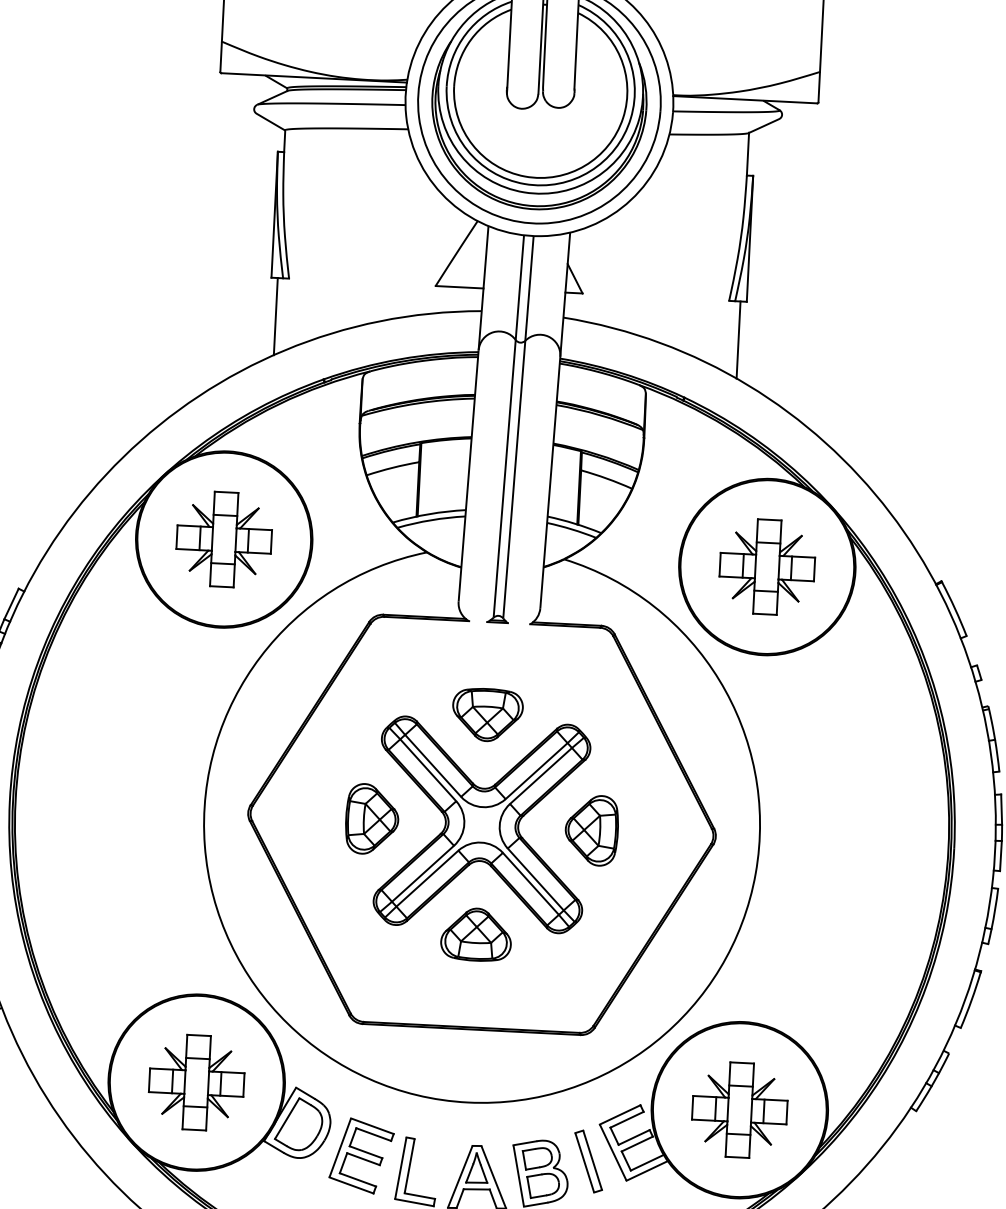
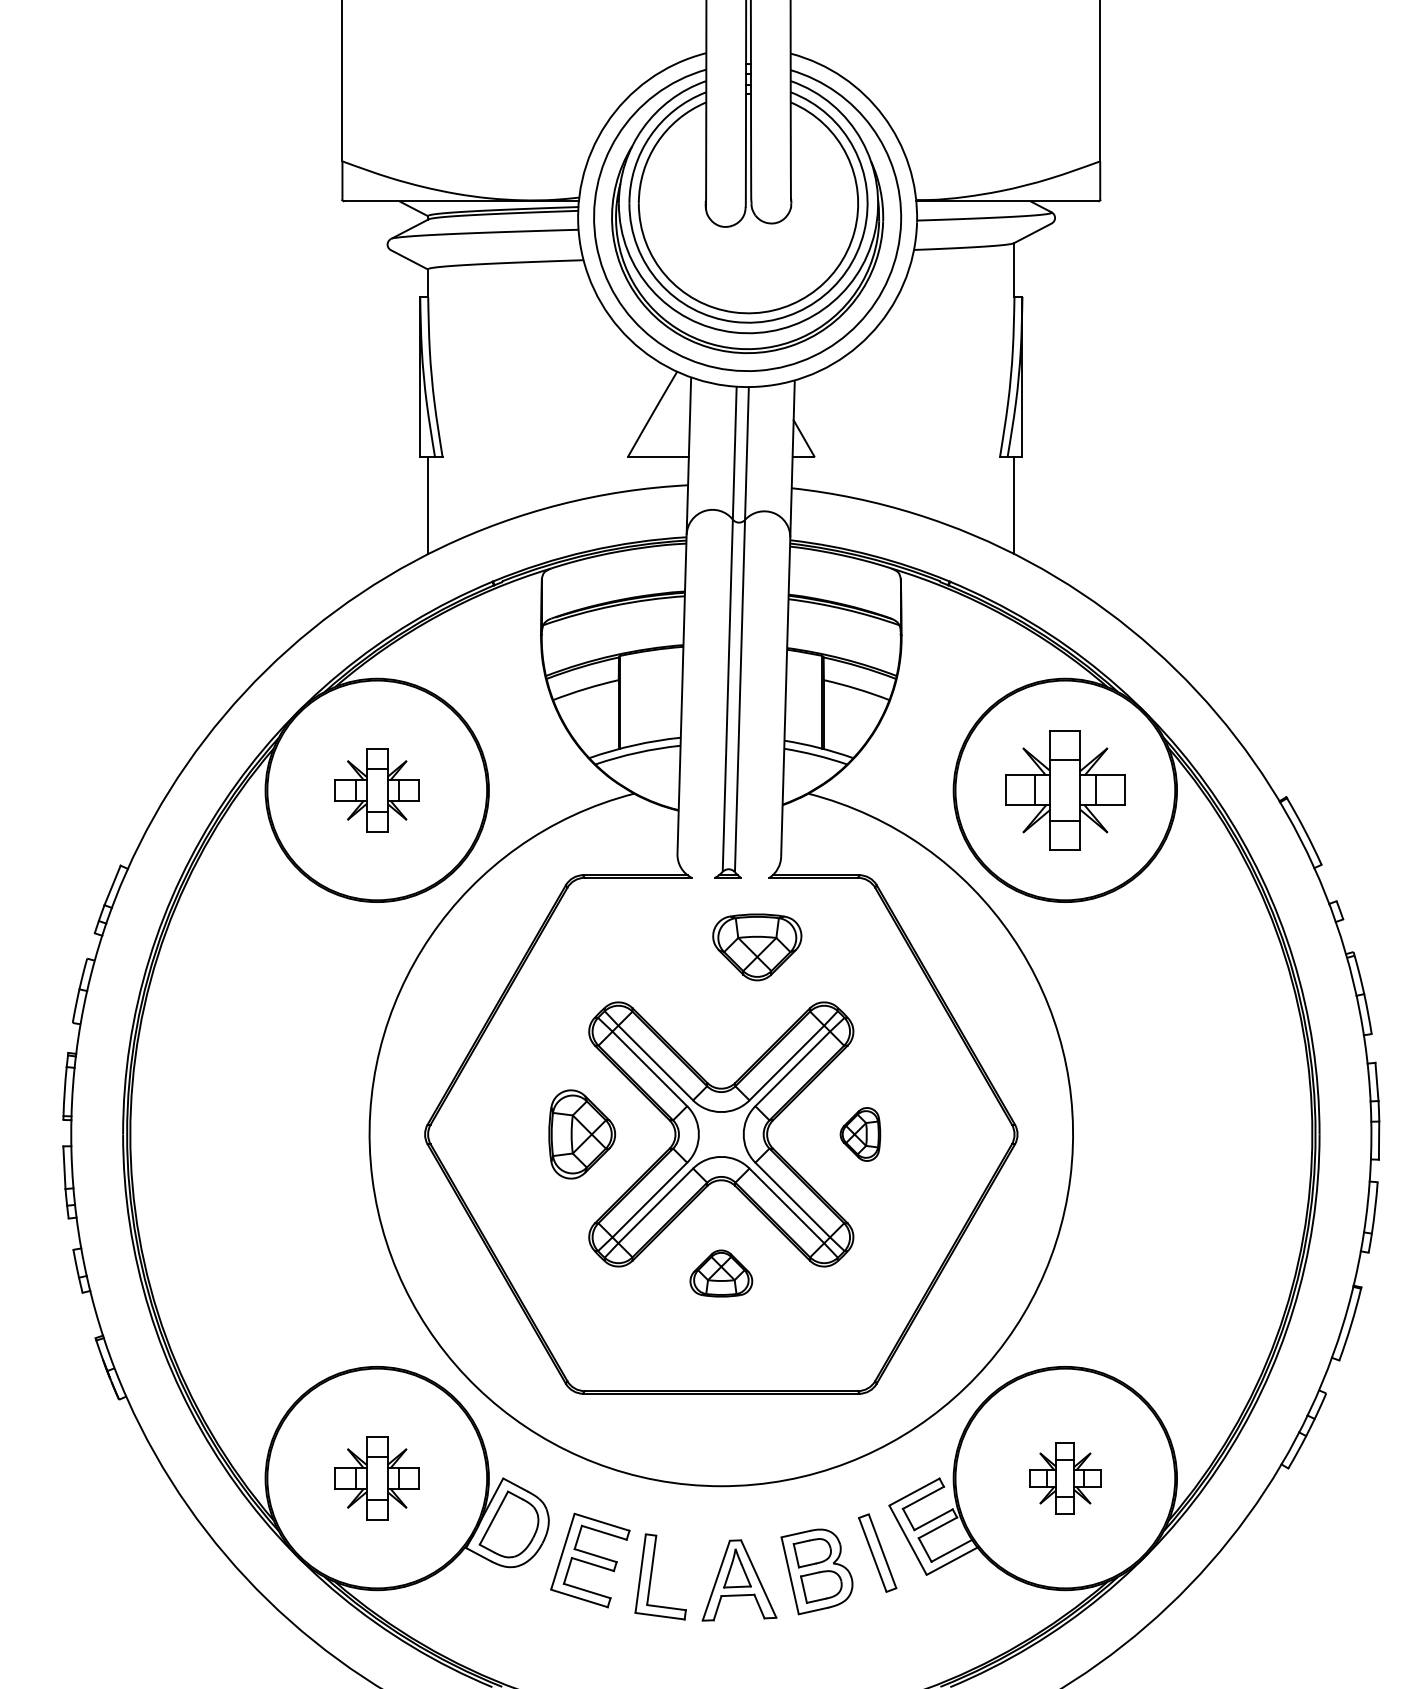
part: (223, 539) -> (376, 790), size x0.7
part: (487, 715) -> (757, 947), moved
part: (591, 830) -> (860, 1134), size x0.6
part: (476, 934) -> (721, 1273), size x0.7
part: (196, 1082) -> (376, 1478), size x0.7
part: (739, 1110) -> (1065, 1478), size x0.6

